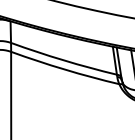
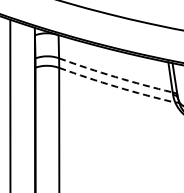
arc: (63, 59) -> (115, 76), solid -> dashed
arc: (64, 69) -> (116, 86), solid -> dashed

